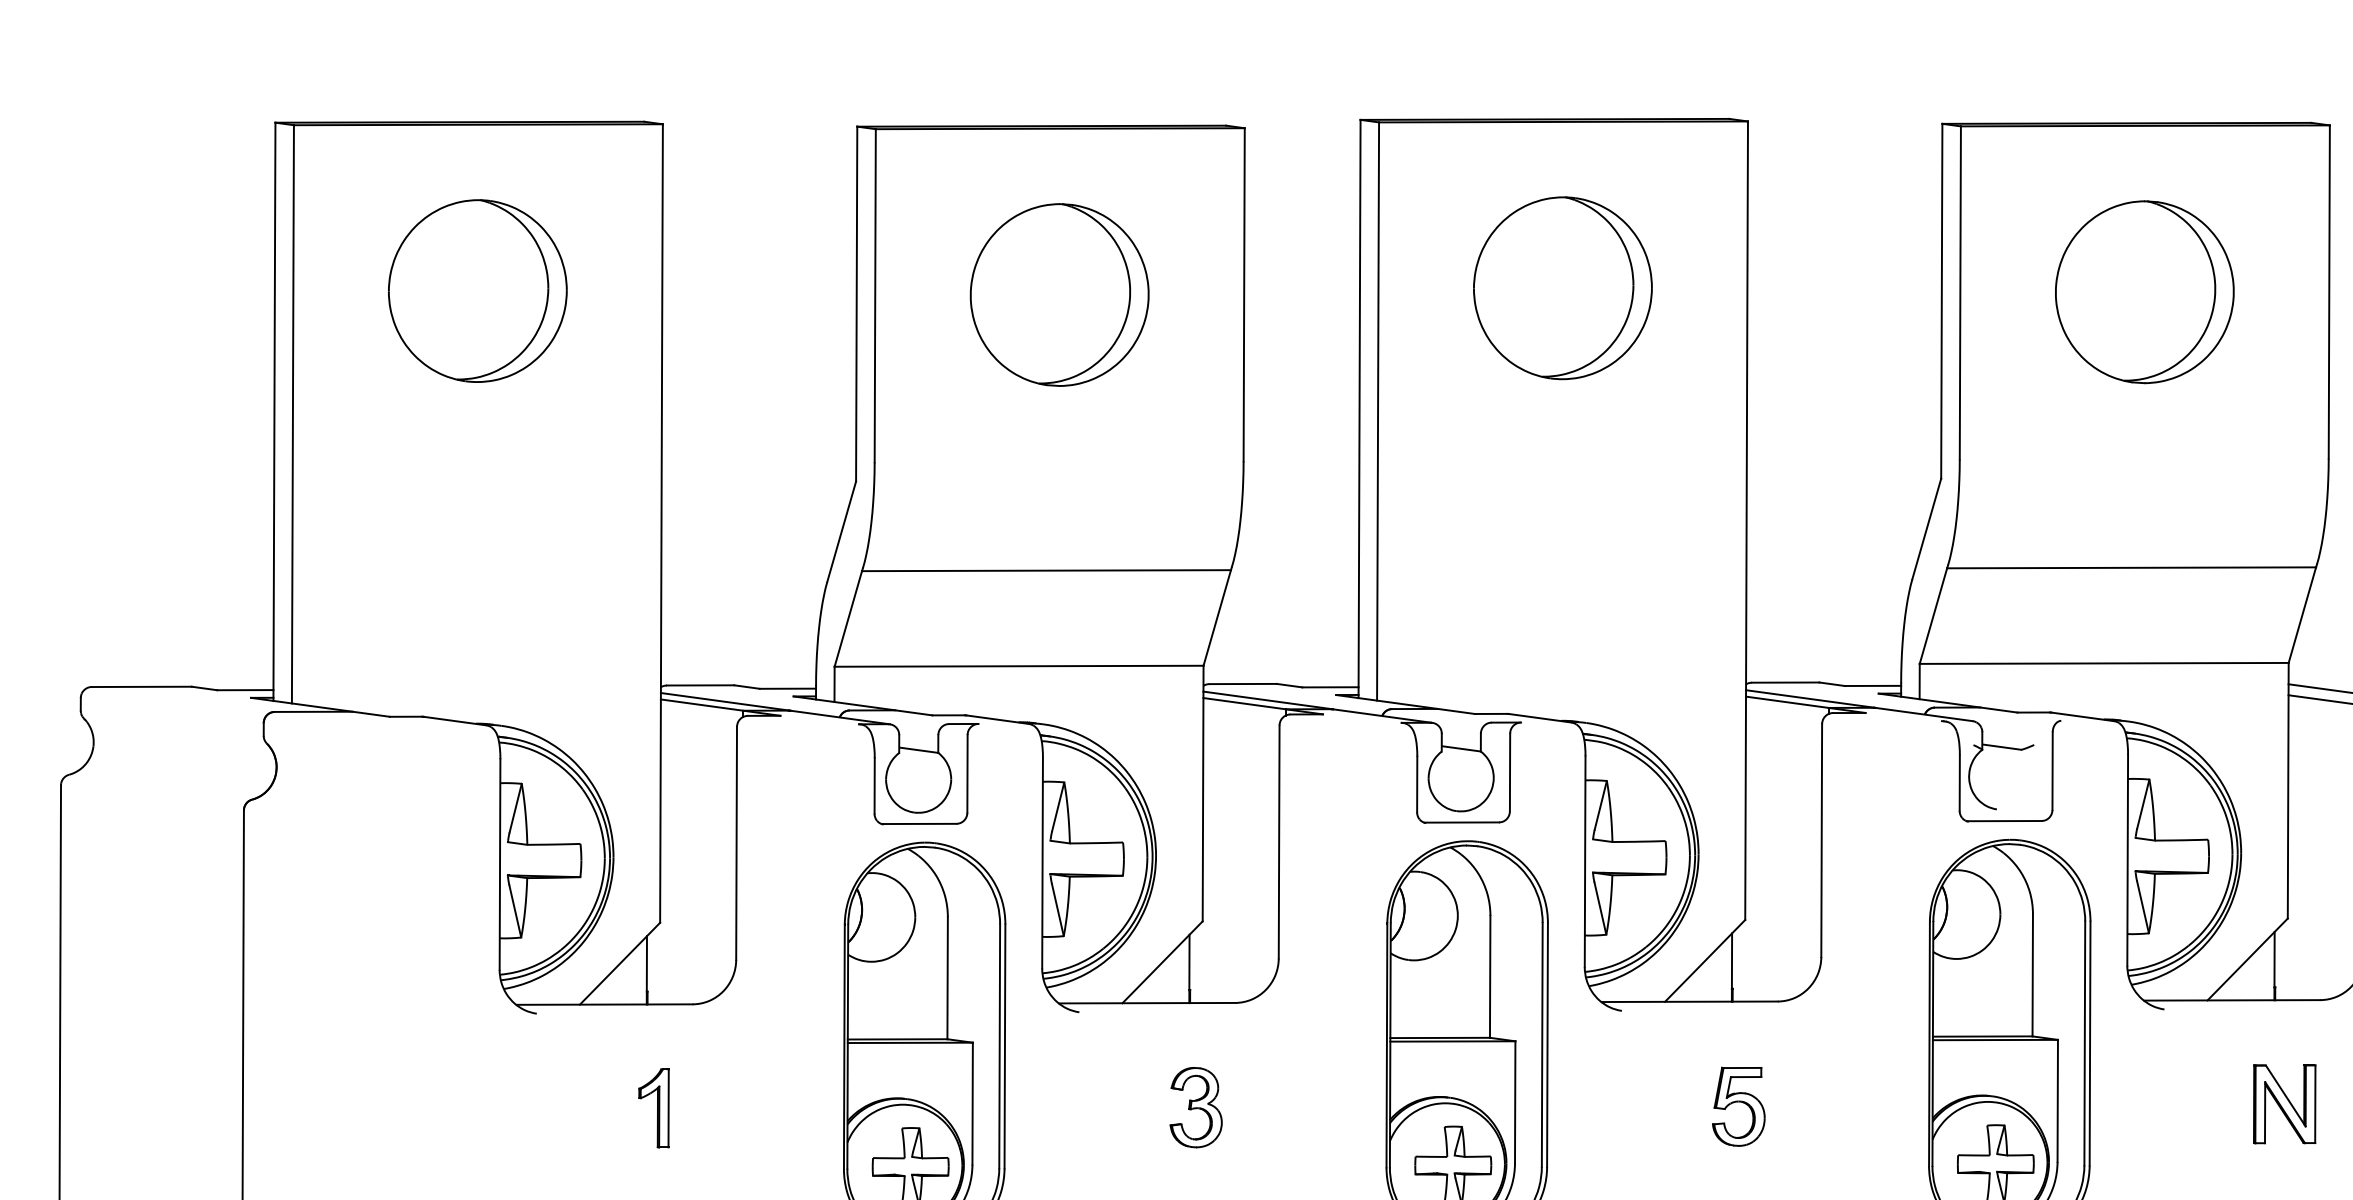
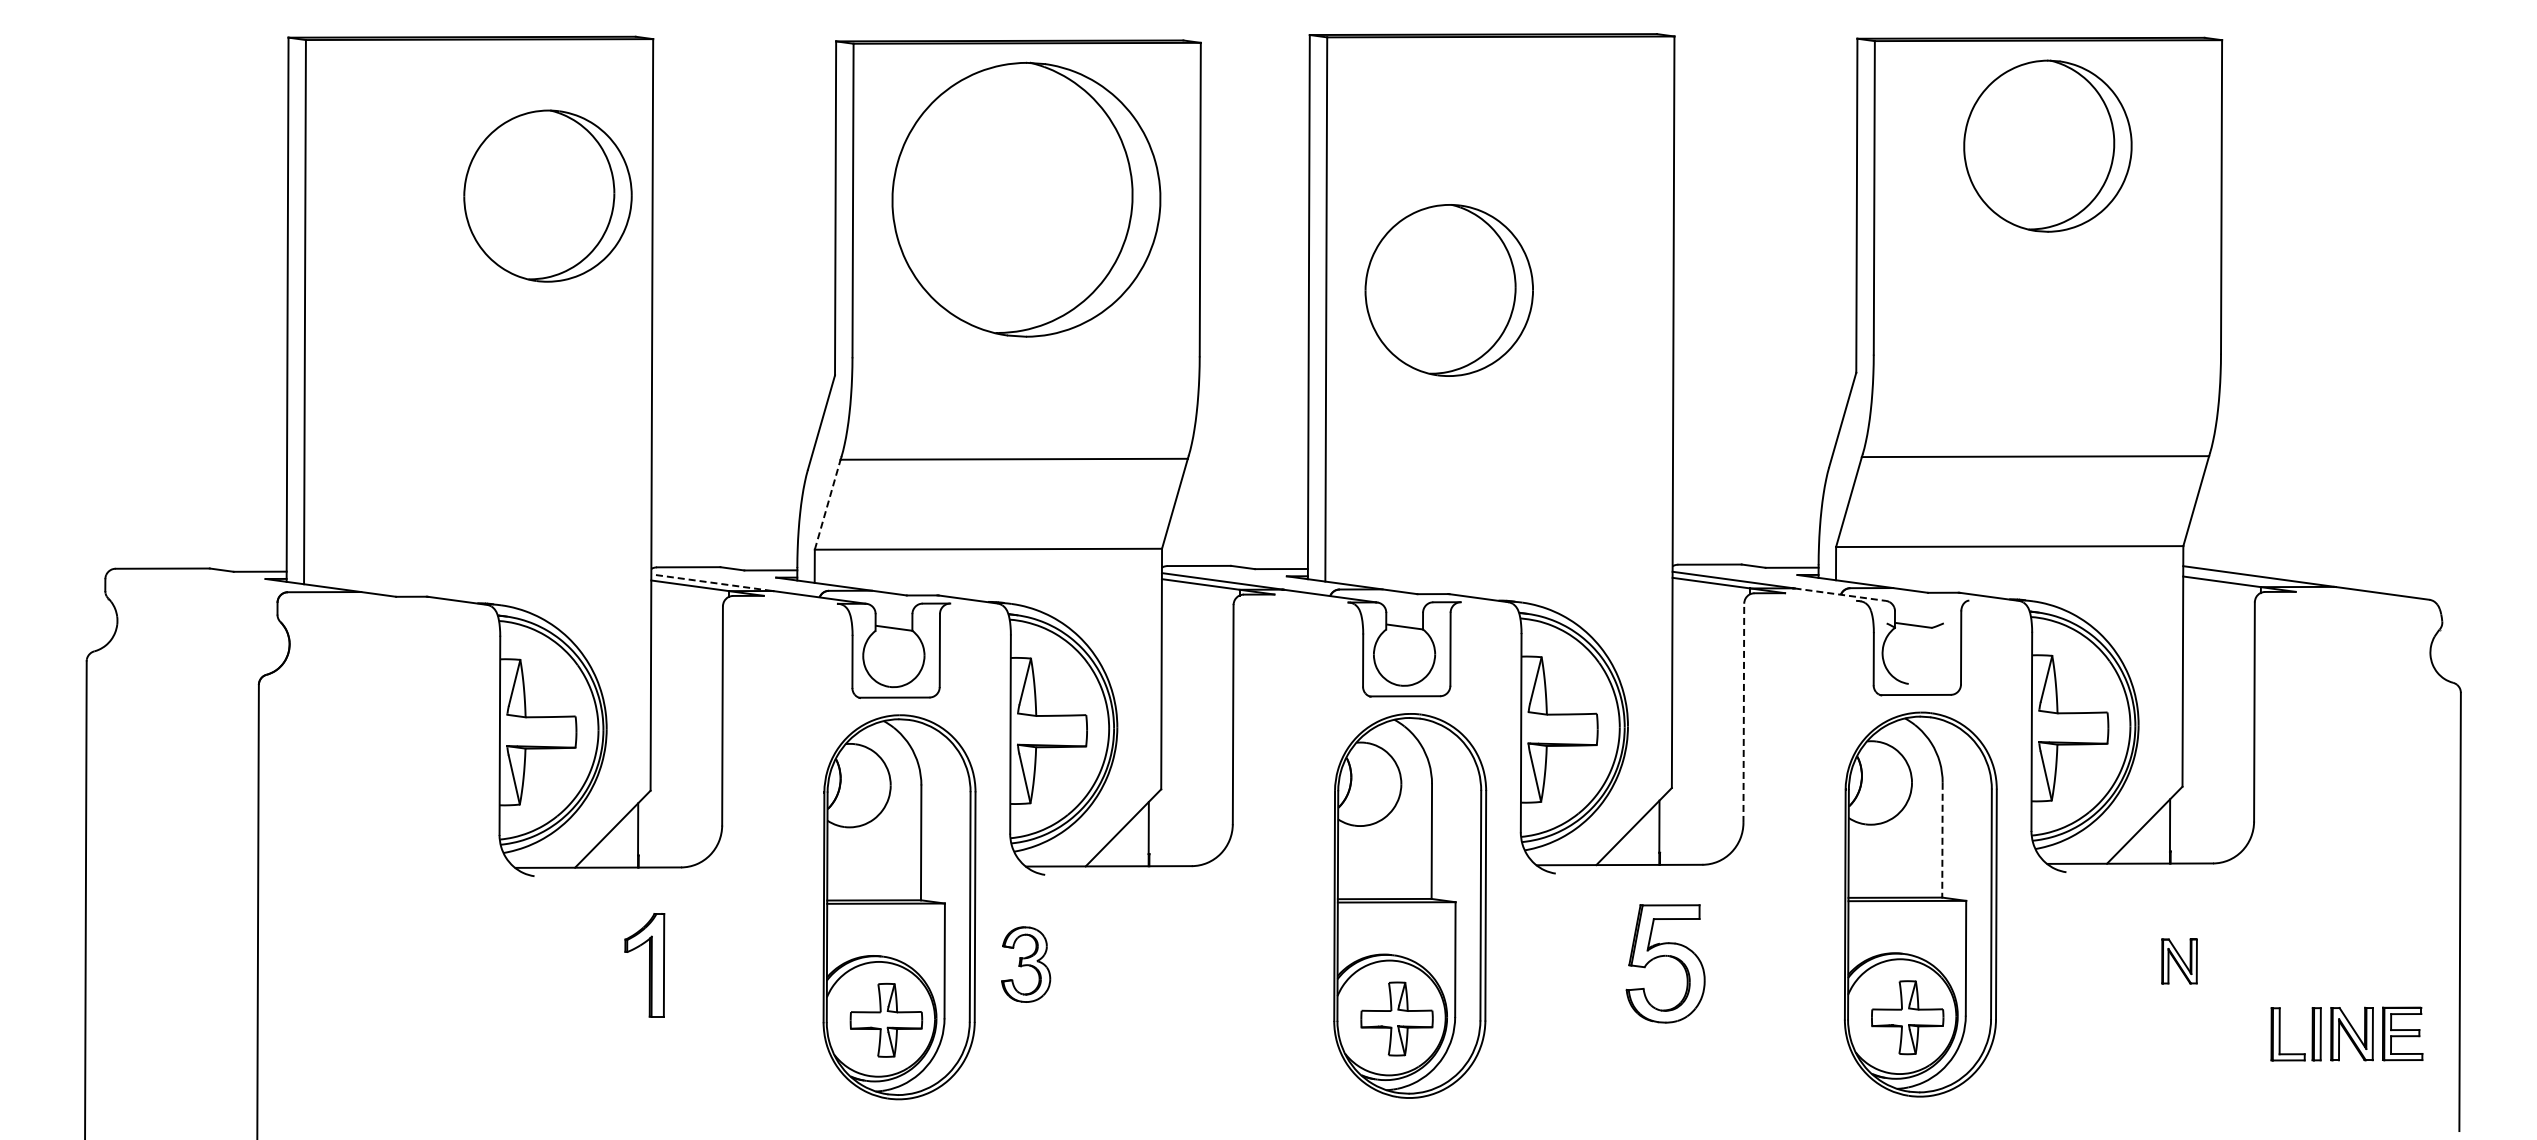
part: (1562, 288) -> (1448, 290), moved
part: (477, 290) -> (547, 195), moved
part: (2144, 291) -> (2047, 145), moved
part: (1059, 294) -> (1026, 199), size x1.6
line: (848, 618) -> (827, 504), solid -> dashed
line: (724, 701) -> (711, 582), solid -> dashed
line: (1924, 714) -> (1840, 594), solid -> dashed
line: (1821, 840) -> (1743, 713), solid -> dashed
line: (2032, 975) -> (1942, 840), solid -> dashed
part: (2284, 1104) -> (2179, 961), size x0.6
part: (1738, 1106) -> (1665, 963), size x1.6
part: (653, 1107) -> (644, 964), size x1.4
part: (1196, 1107) -> (1026, 964), moved

